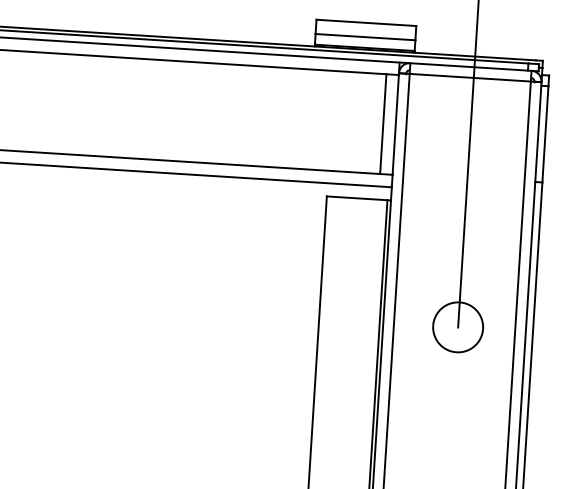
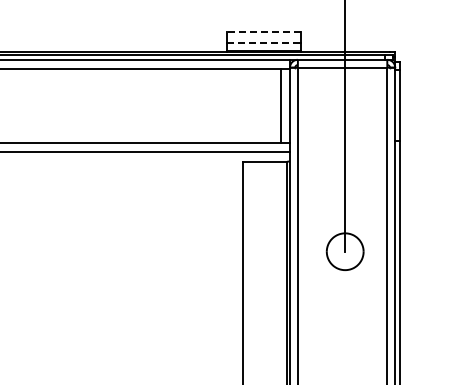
line: (366, 23) -> (263, 32), solid -> dashed
line: (365, 36) -> (263, 42), solid -> dashed

